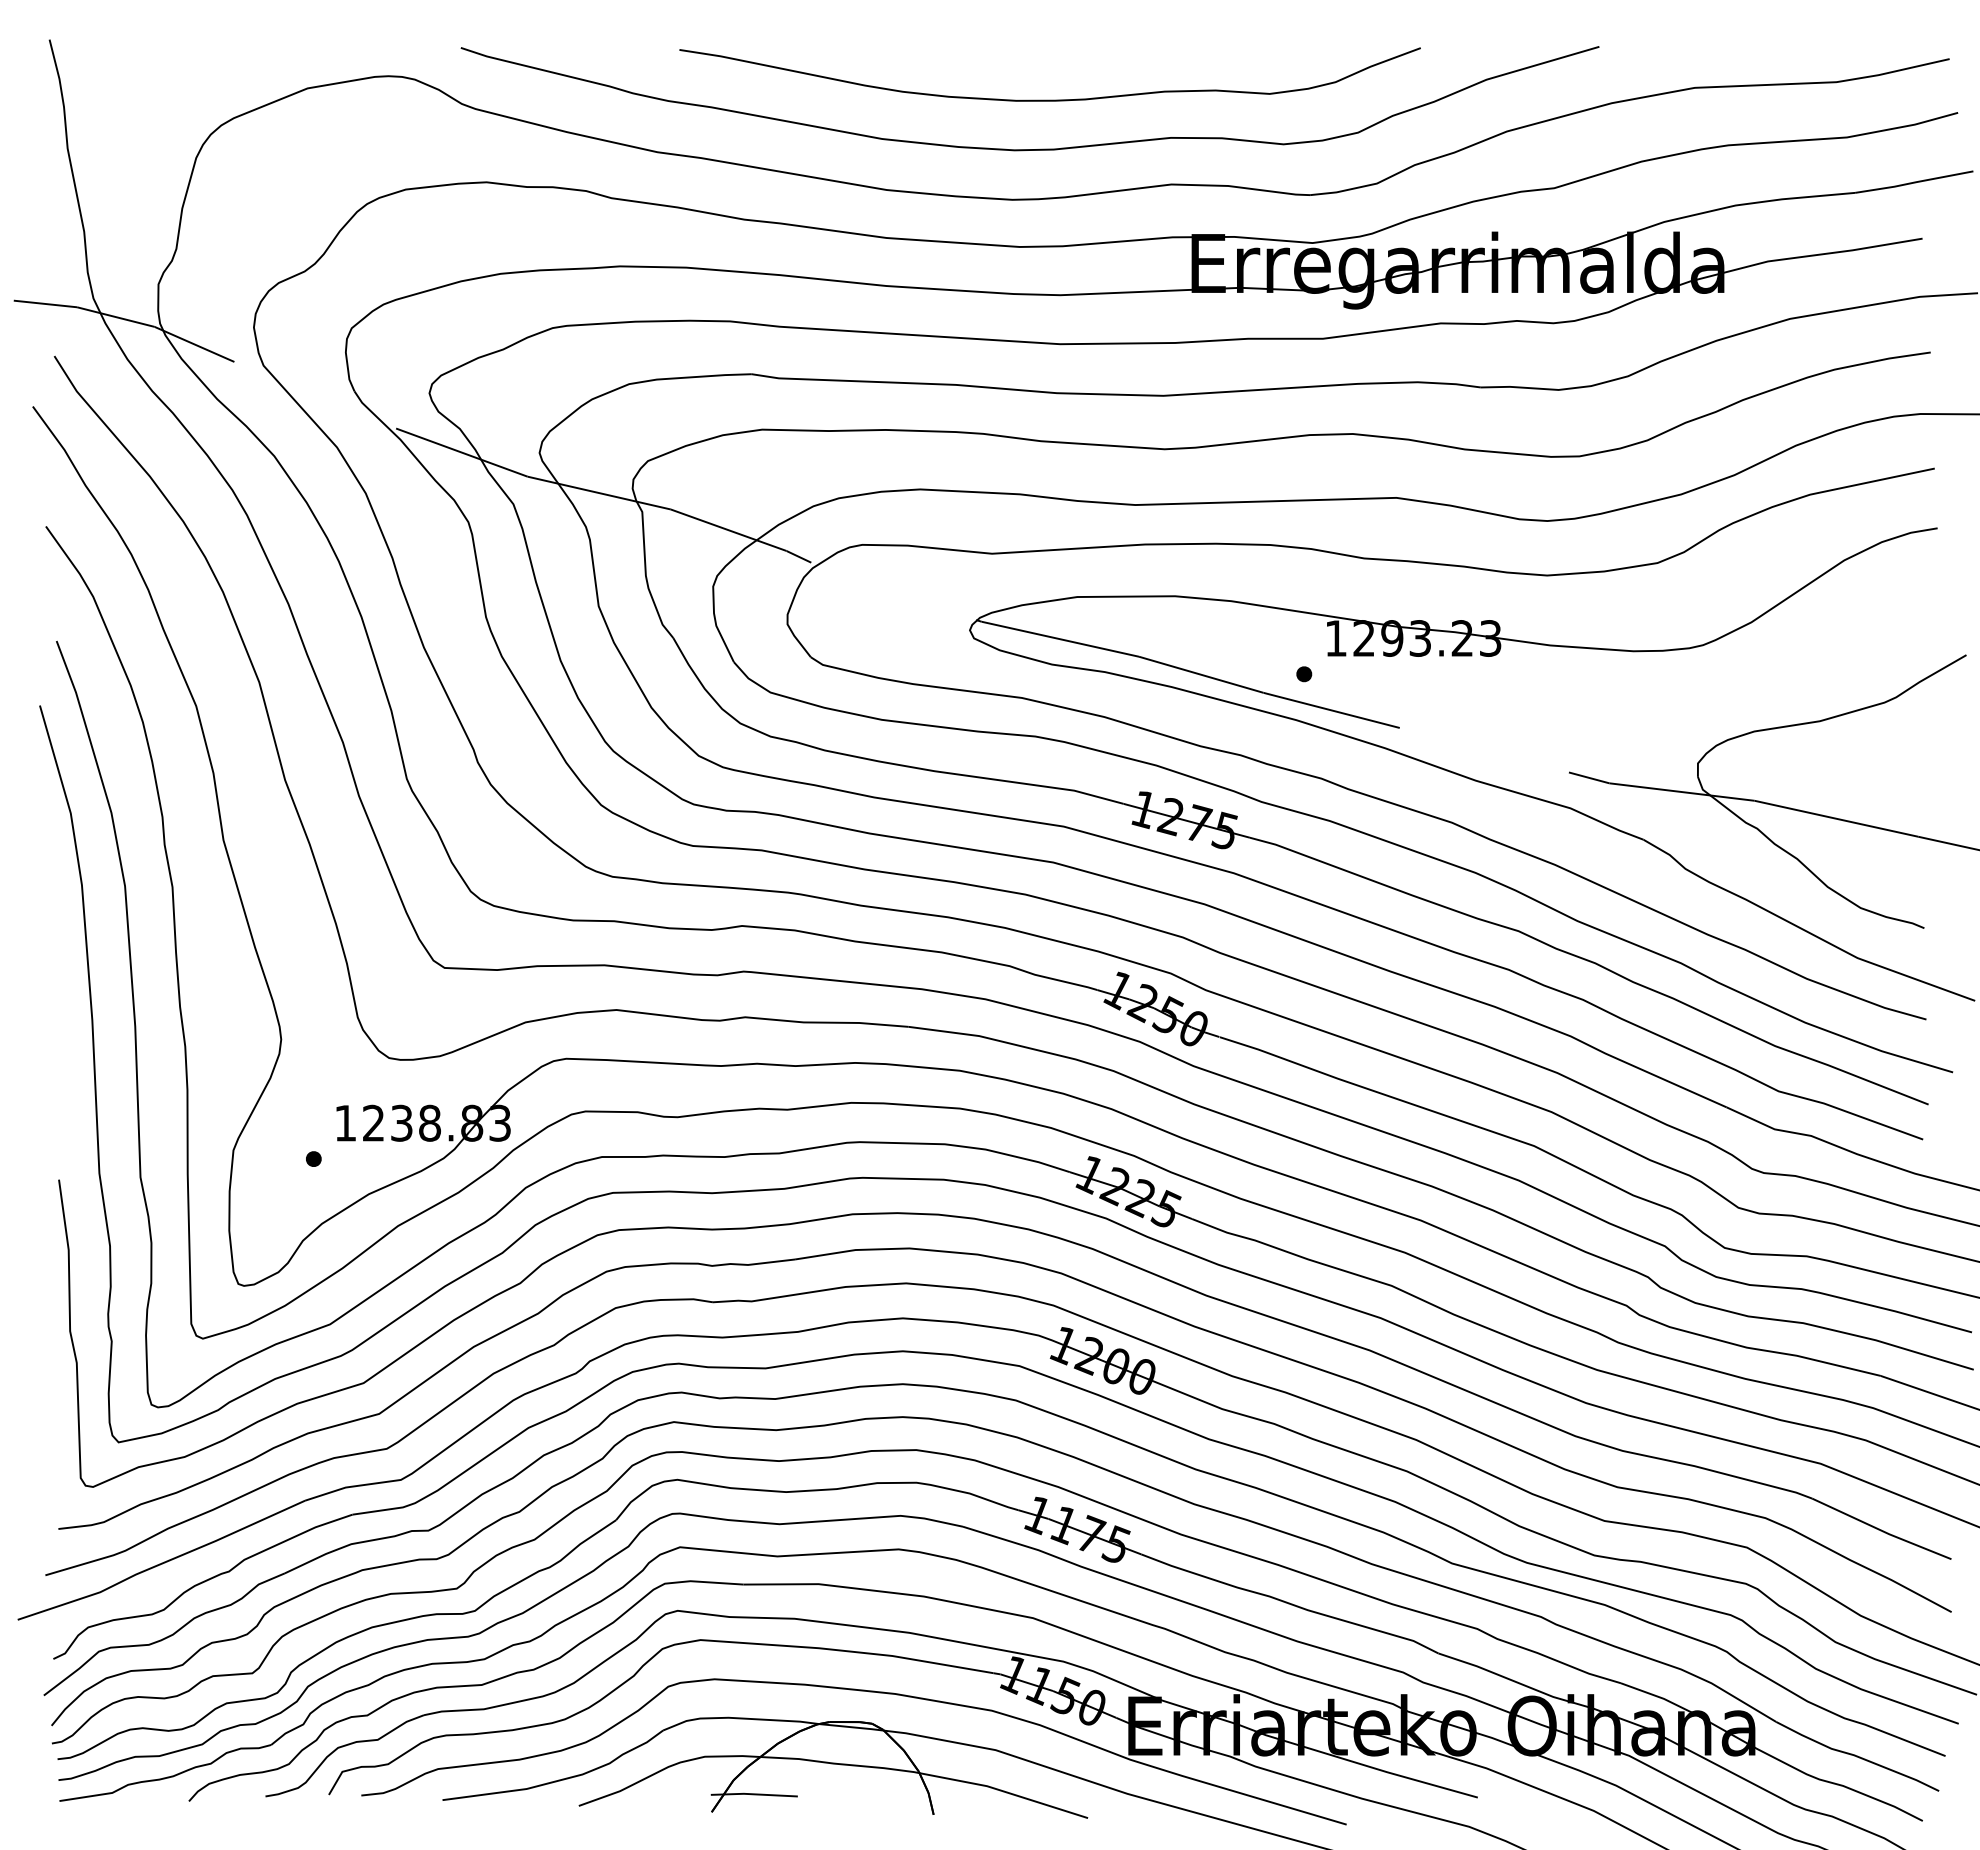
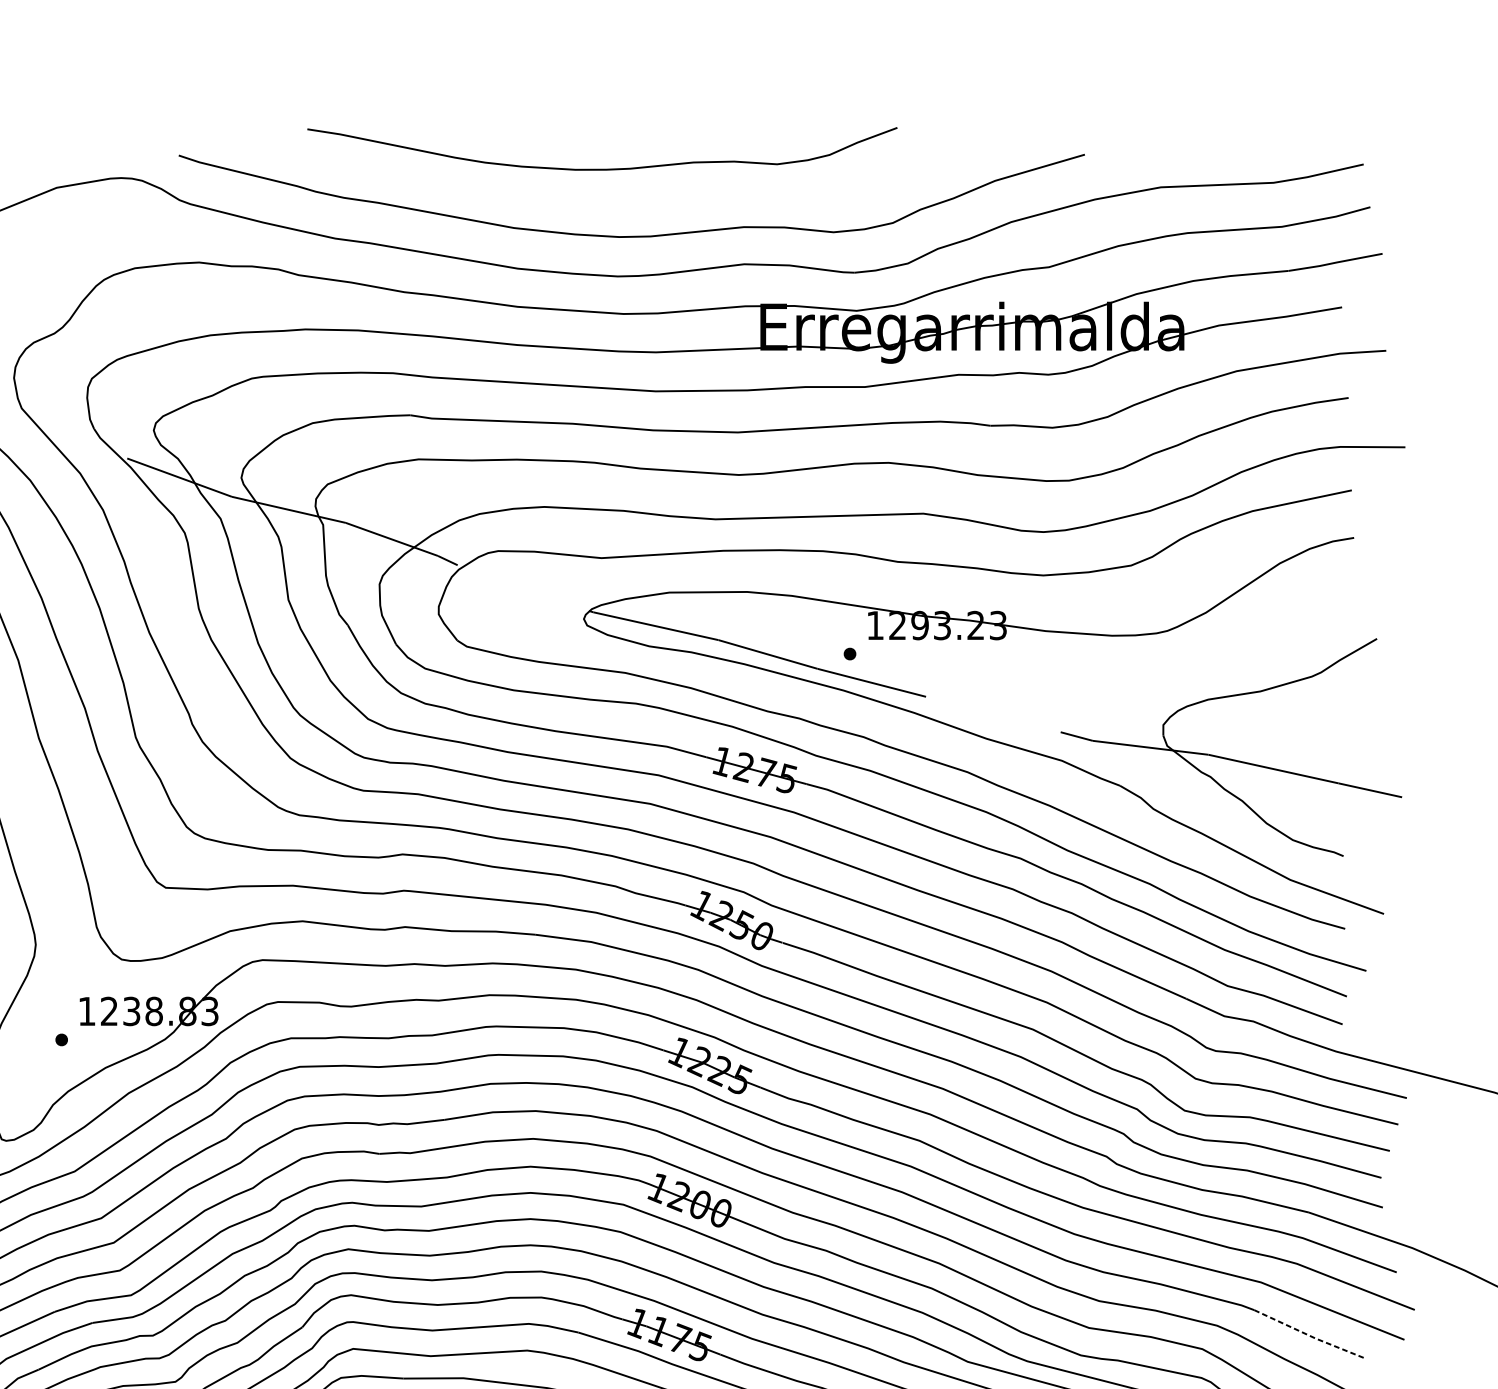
curve: (1049, 99) -> (601, 168), moved
line: (1881, 1530) -> (1309, 1335), solid -> dashed

